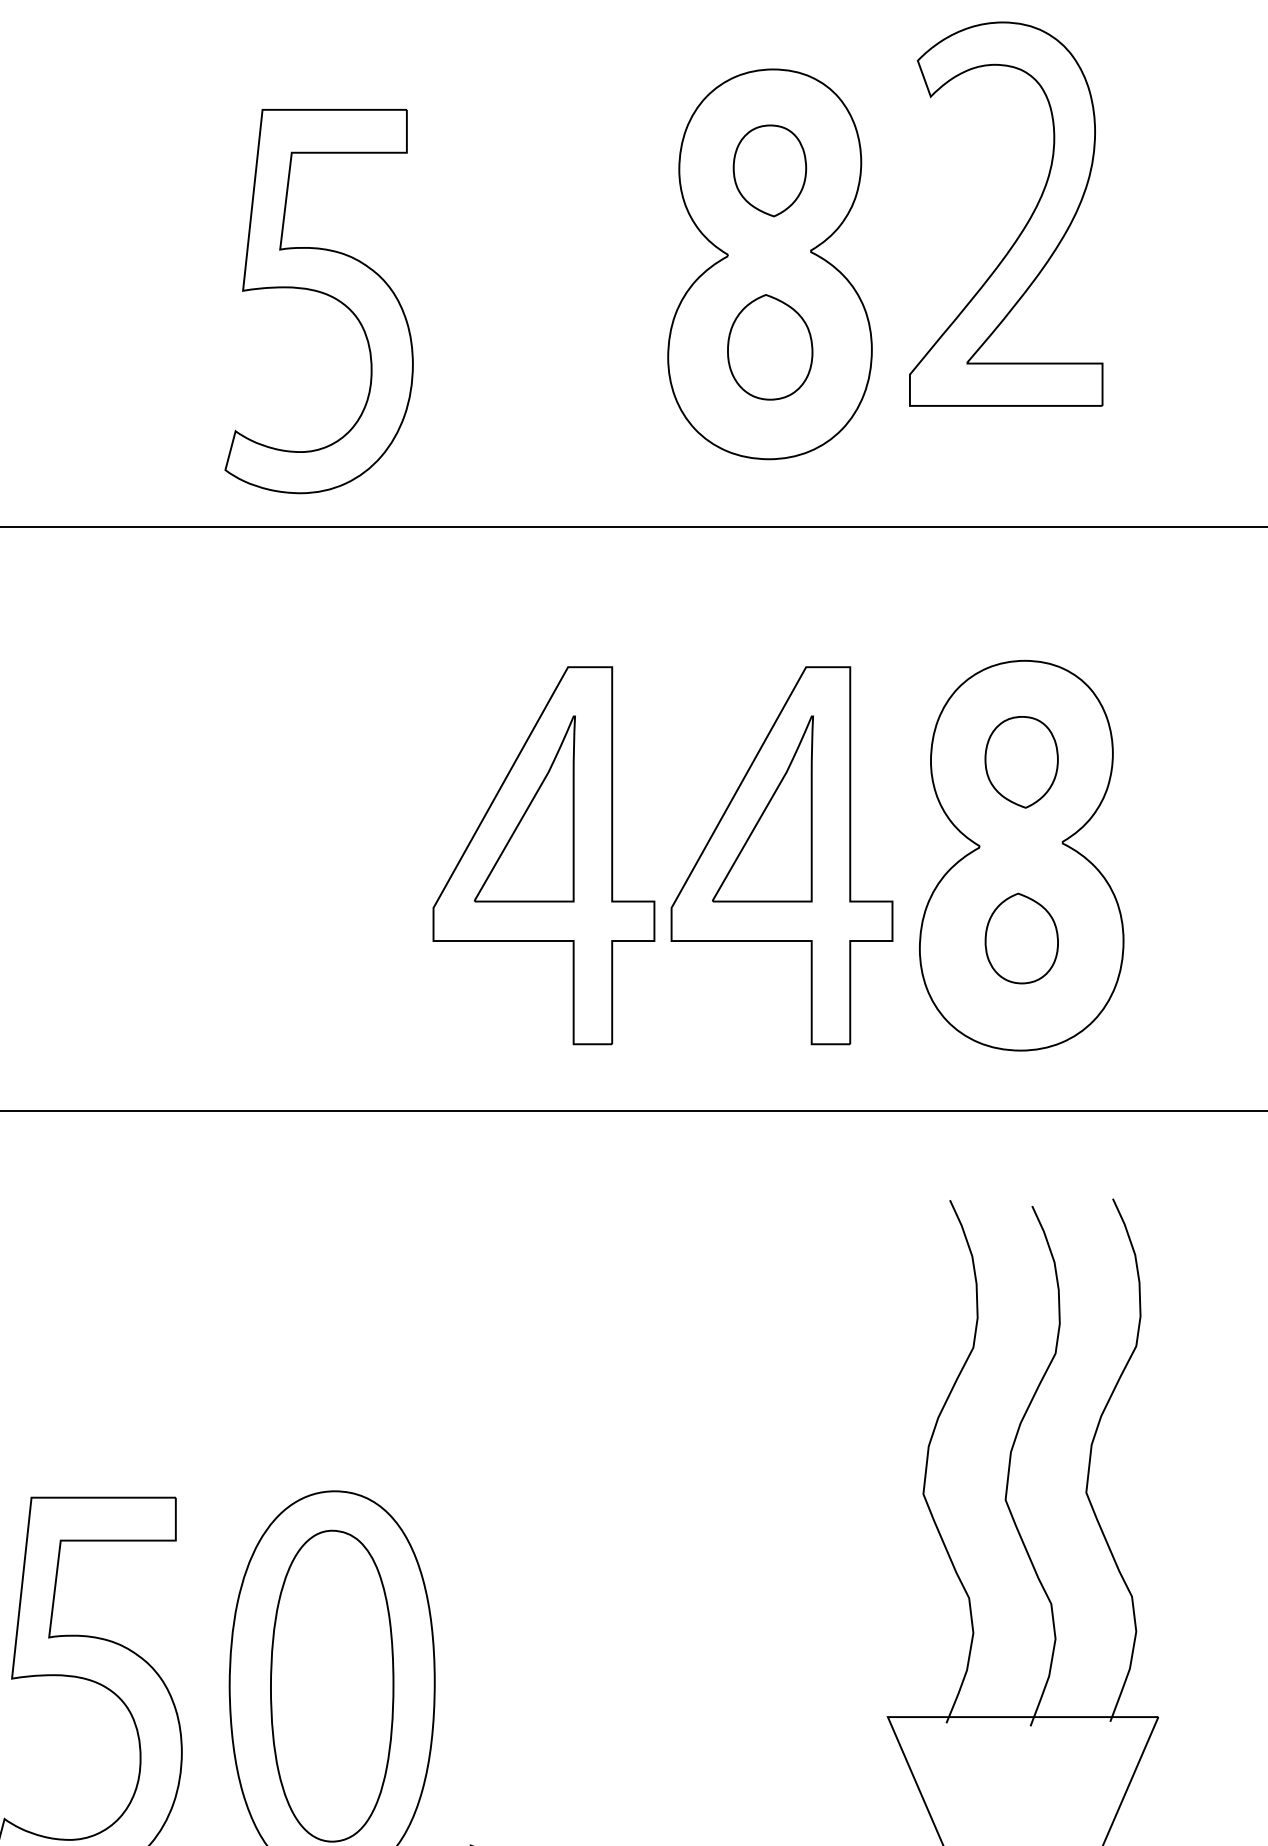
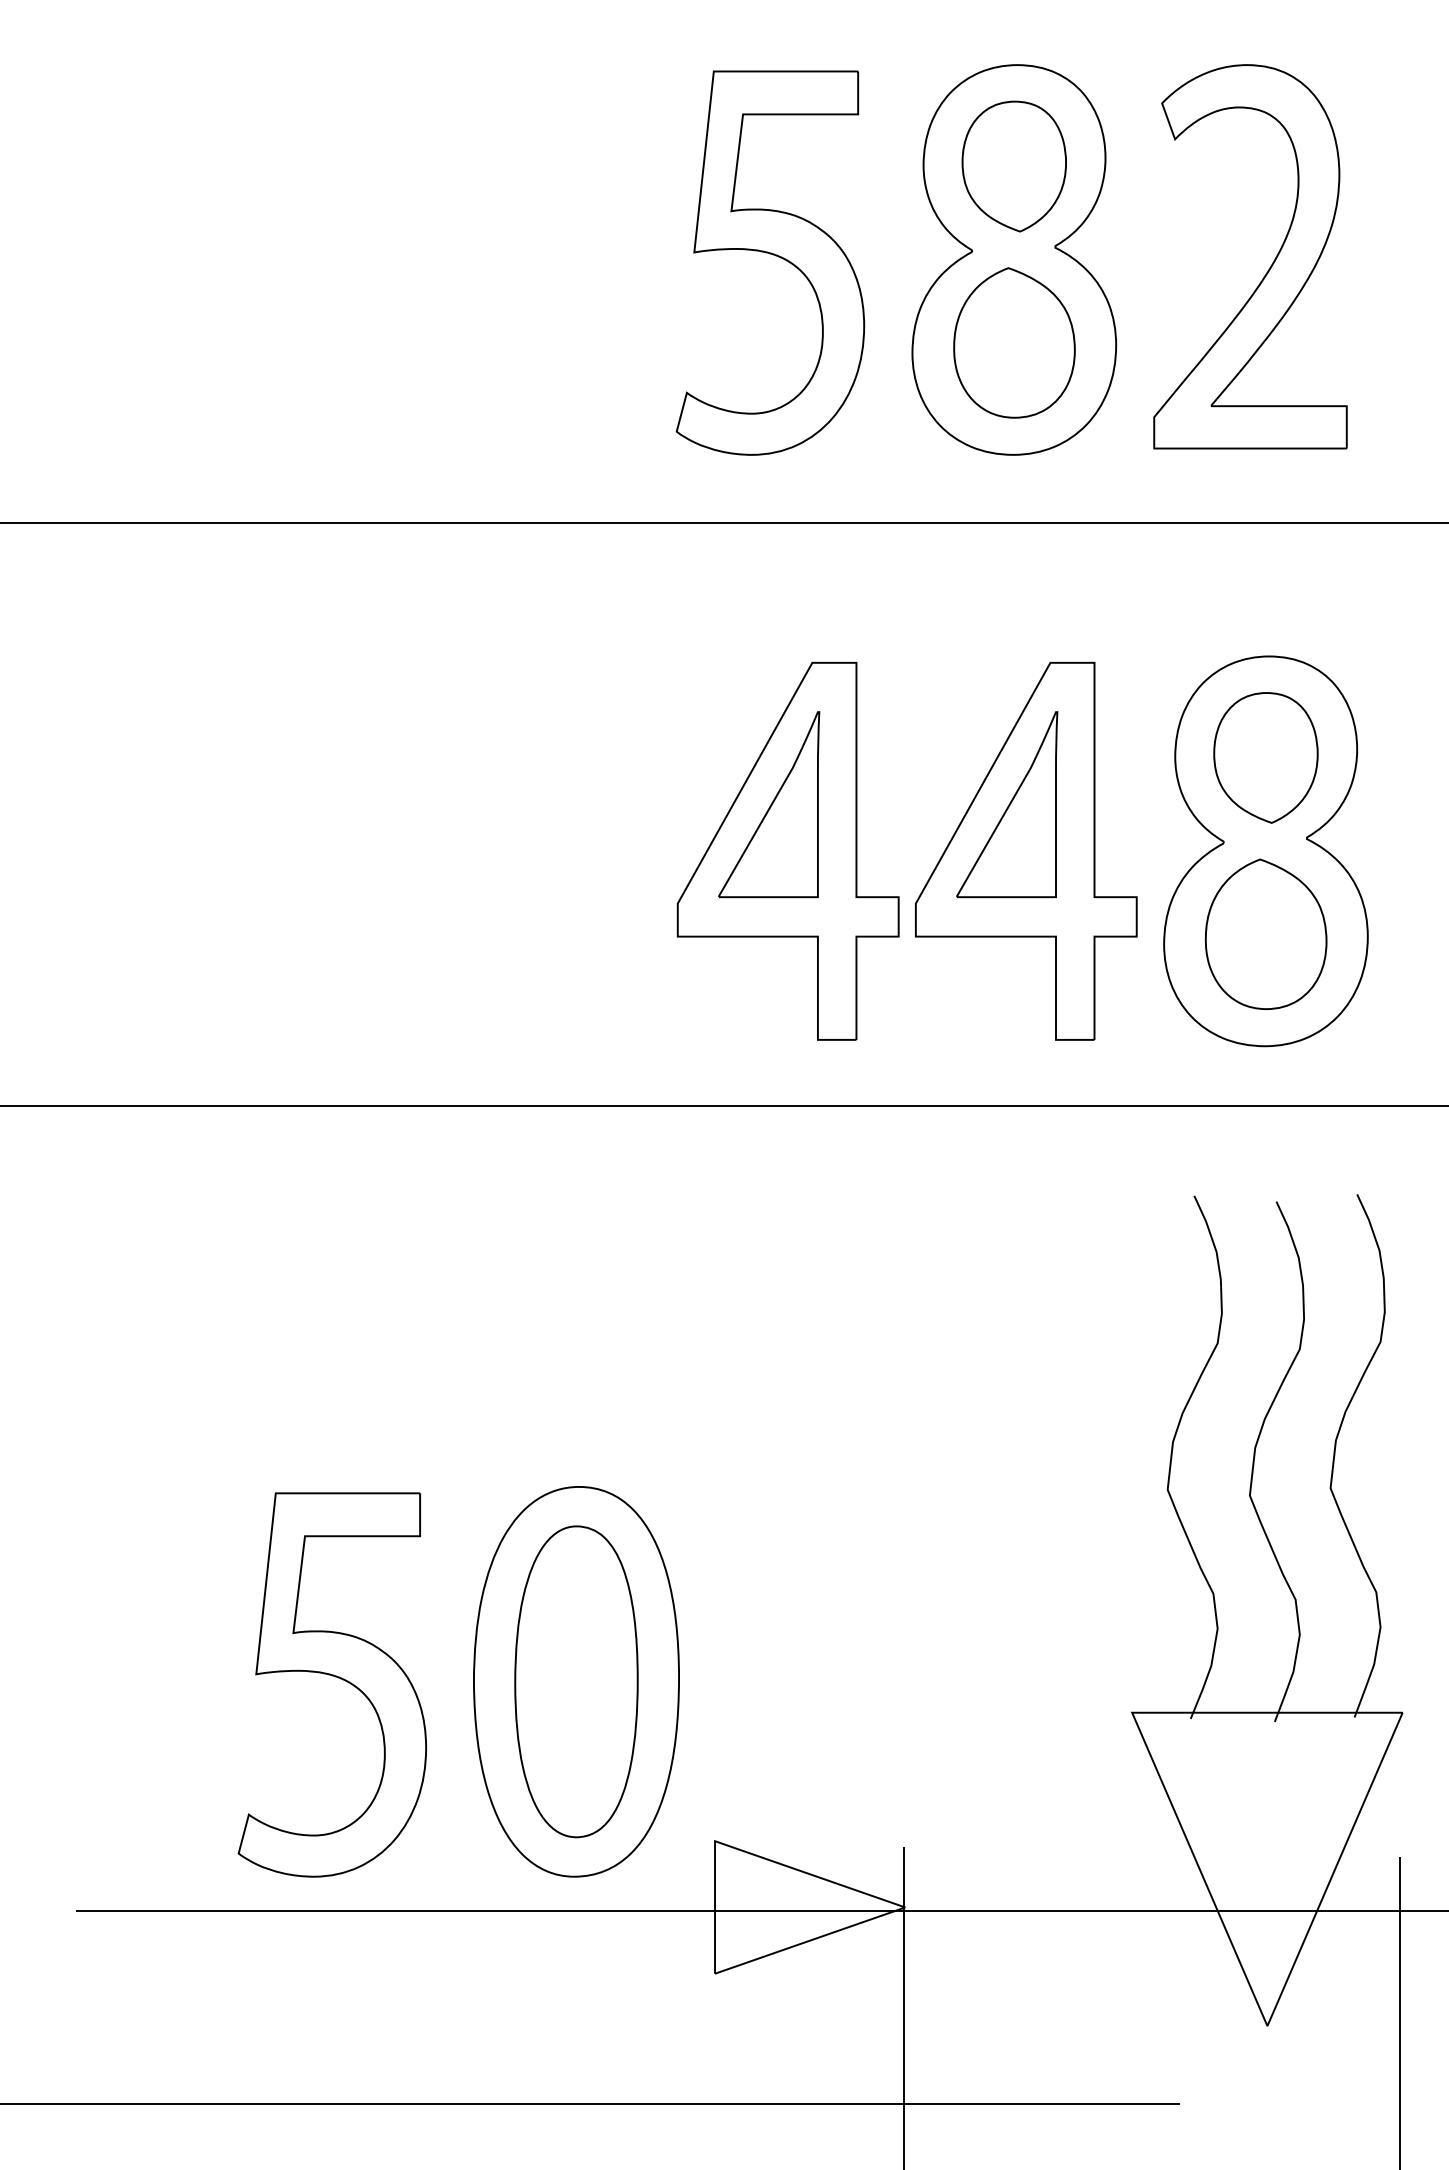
part: (769, 170) -> (1013, 166), size x1.43
part: (1026, 222) -> (1270, 265), moved
part: (322, 293) -> (773, 255), moved
part: (770, 346) -> (1014, 342), size x1.43
part: (1021, 761) -> (1265, 757), size x1.43
part: (1021, 937) -> (1265, 933), size x1.67

